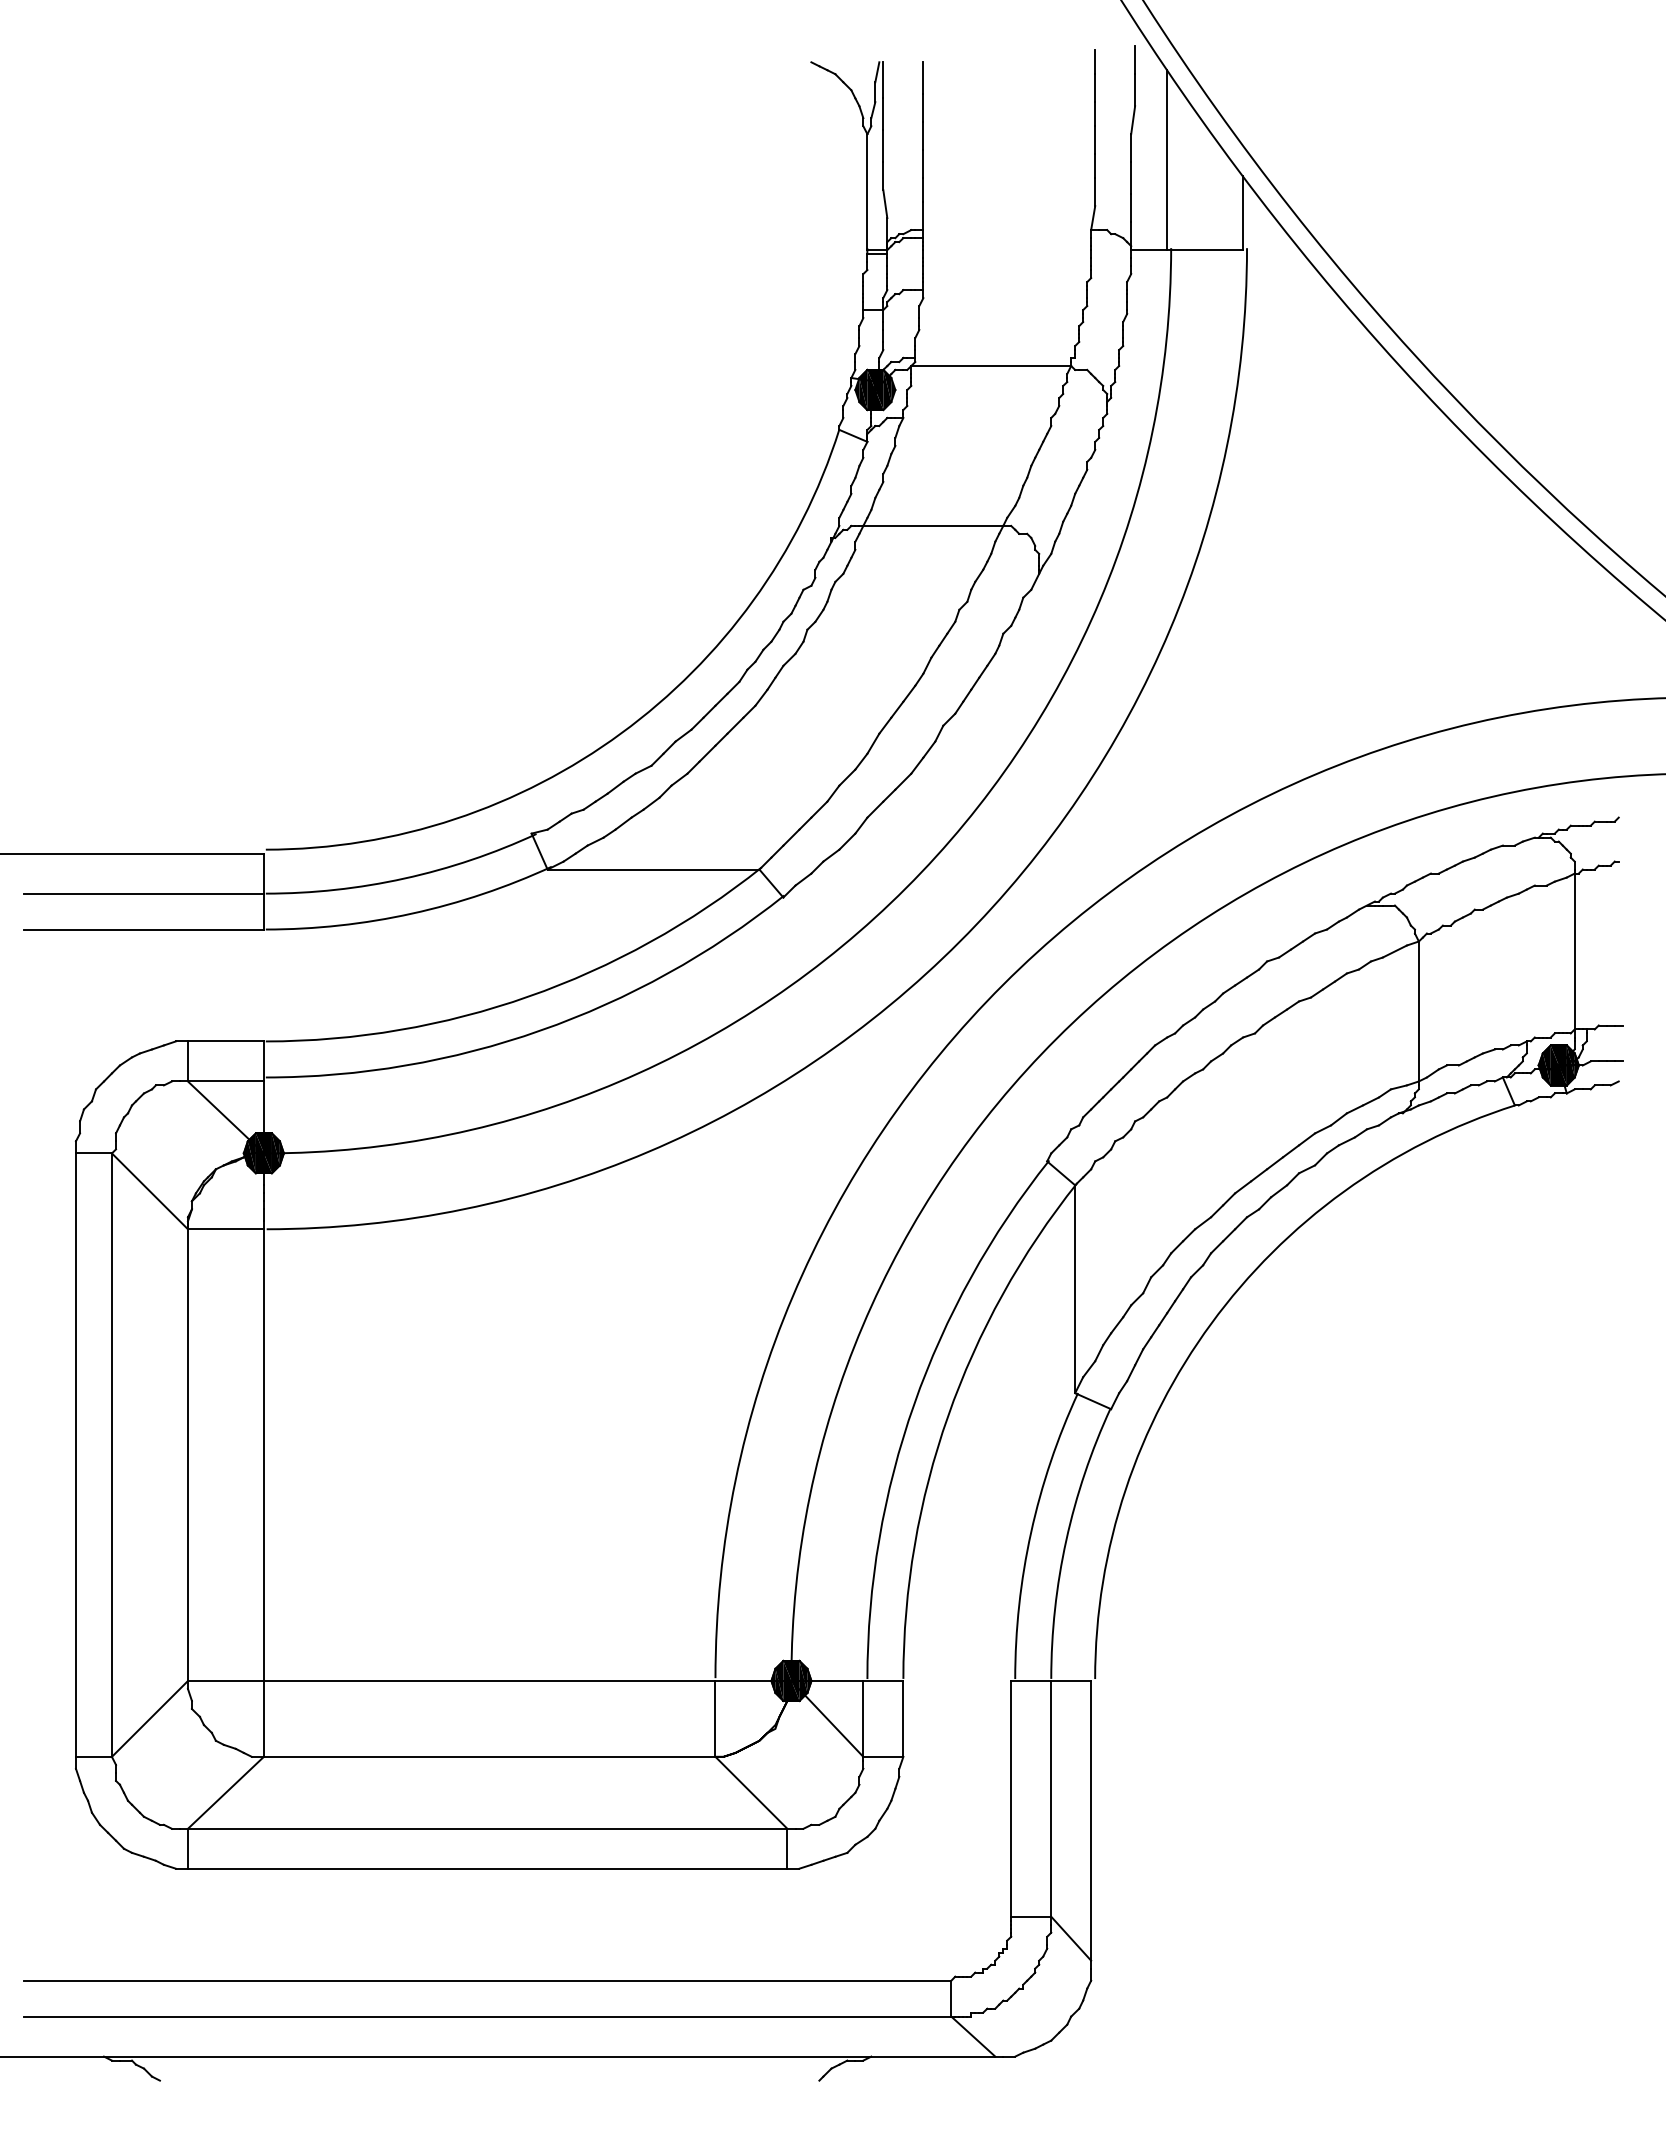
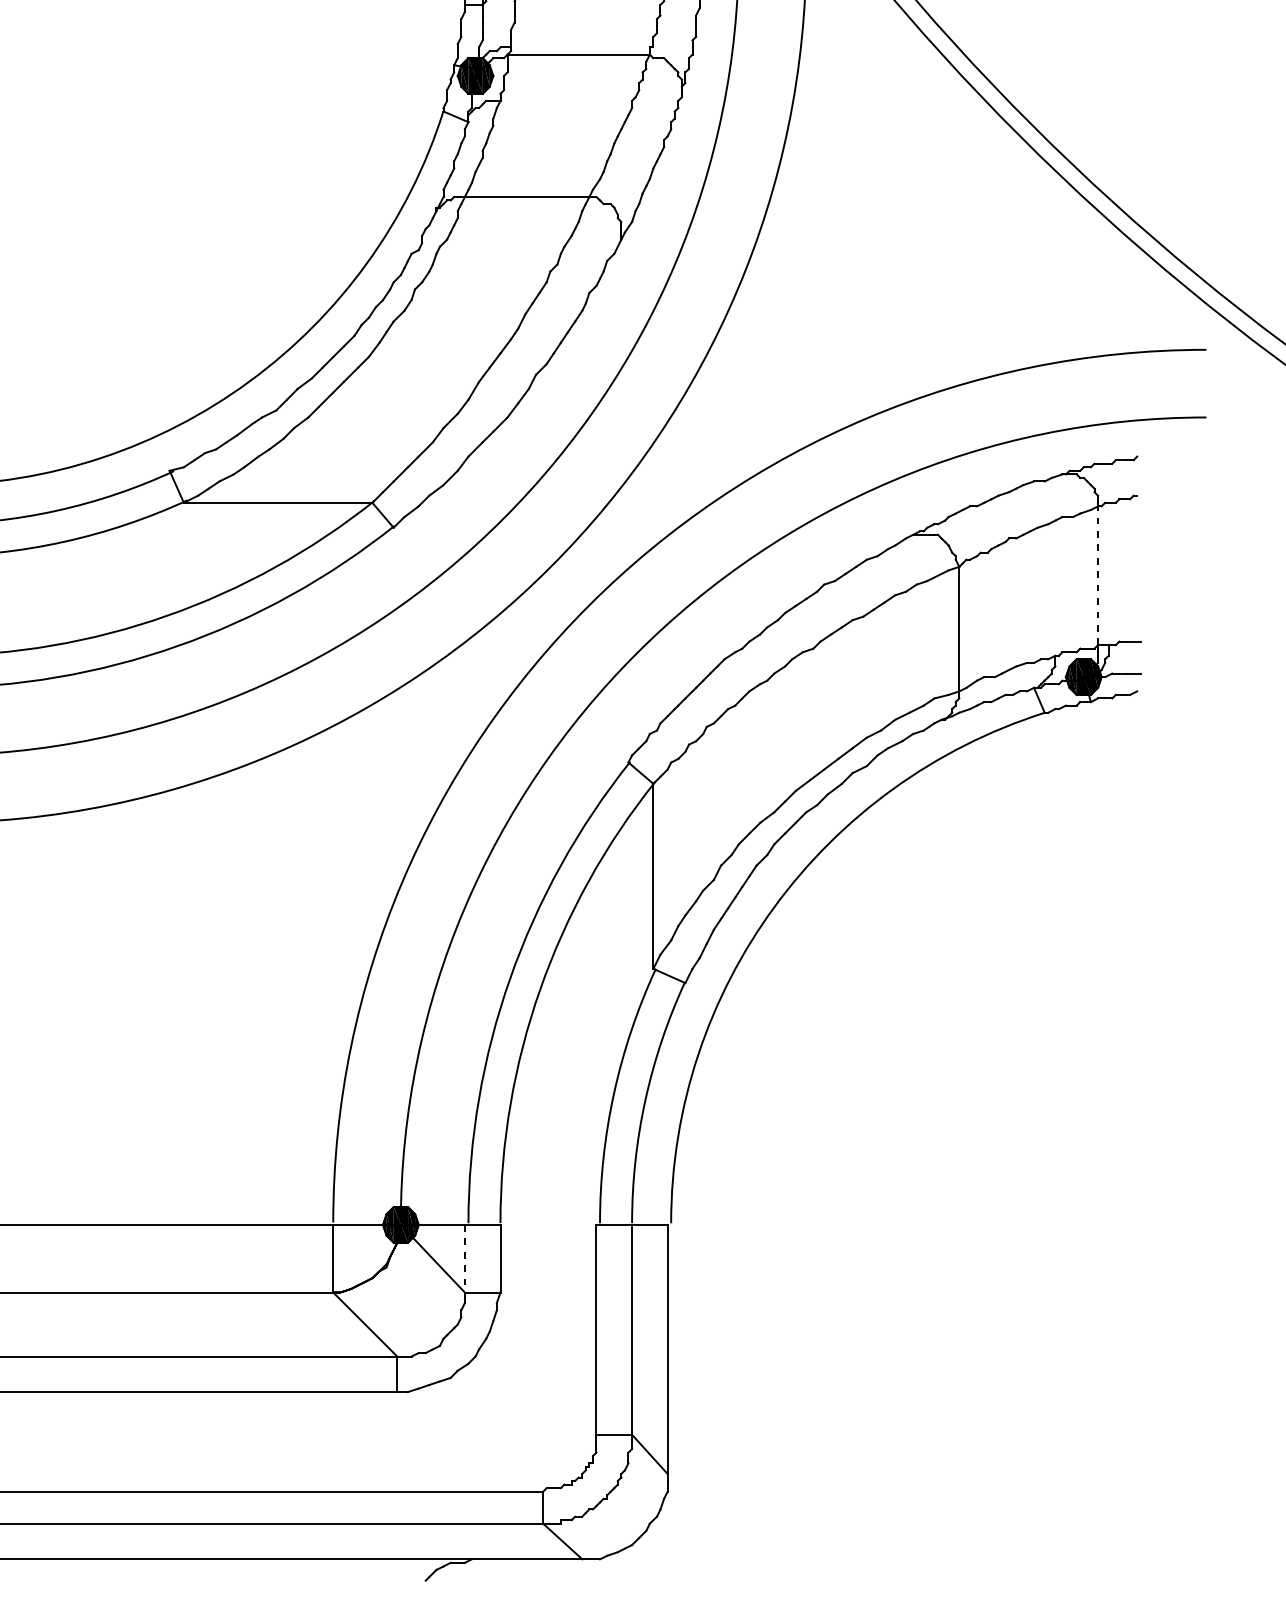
line: (1574, 951) -> (1097, 575), solid -> dashed
line: (863, 1718) -> (464, 1258), solid -> dashed

